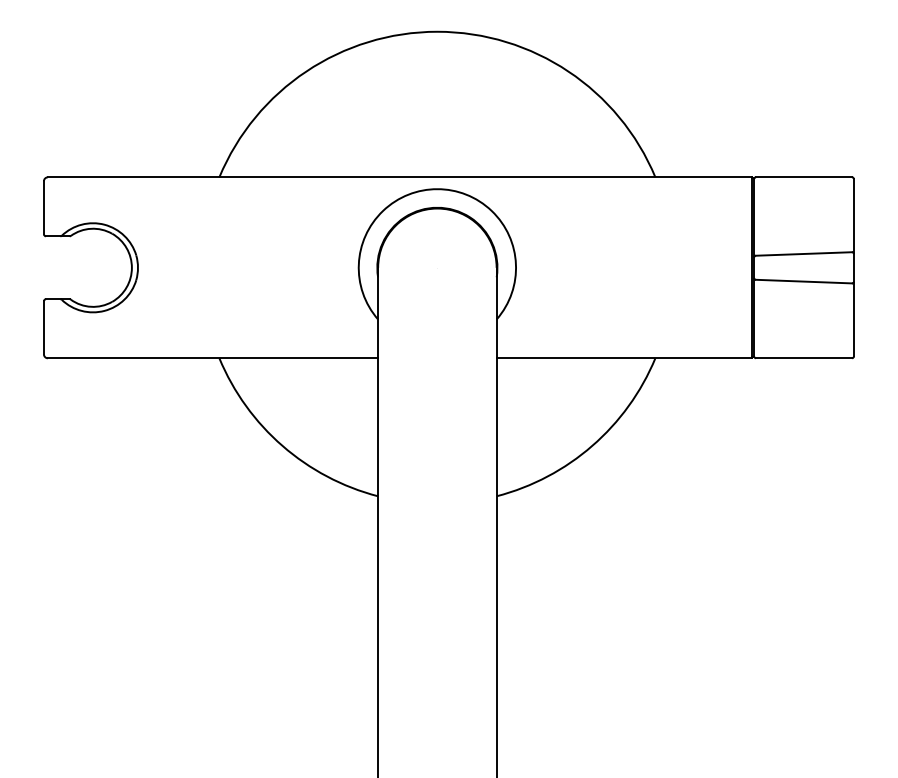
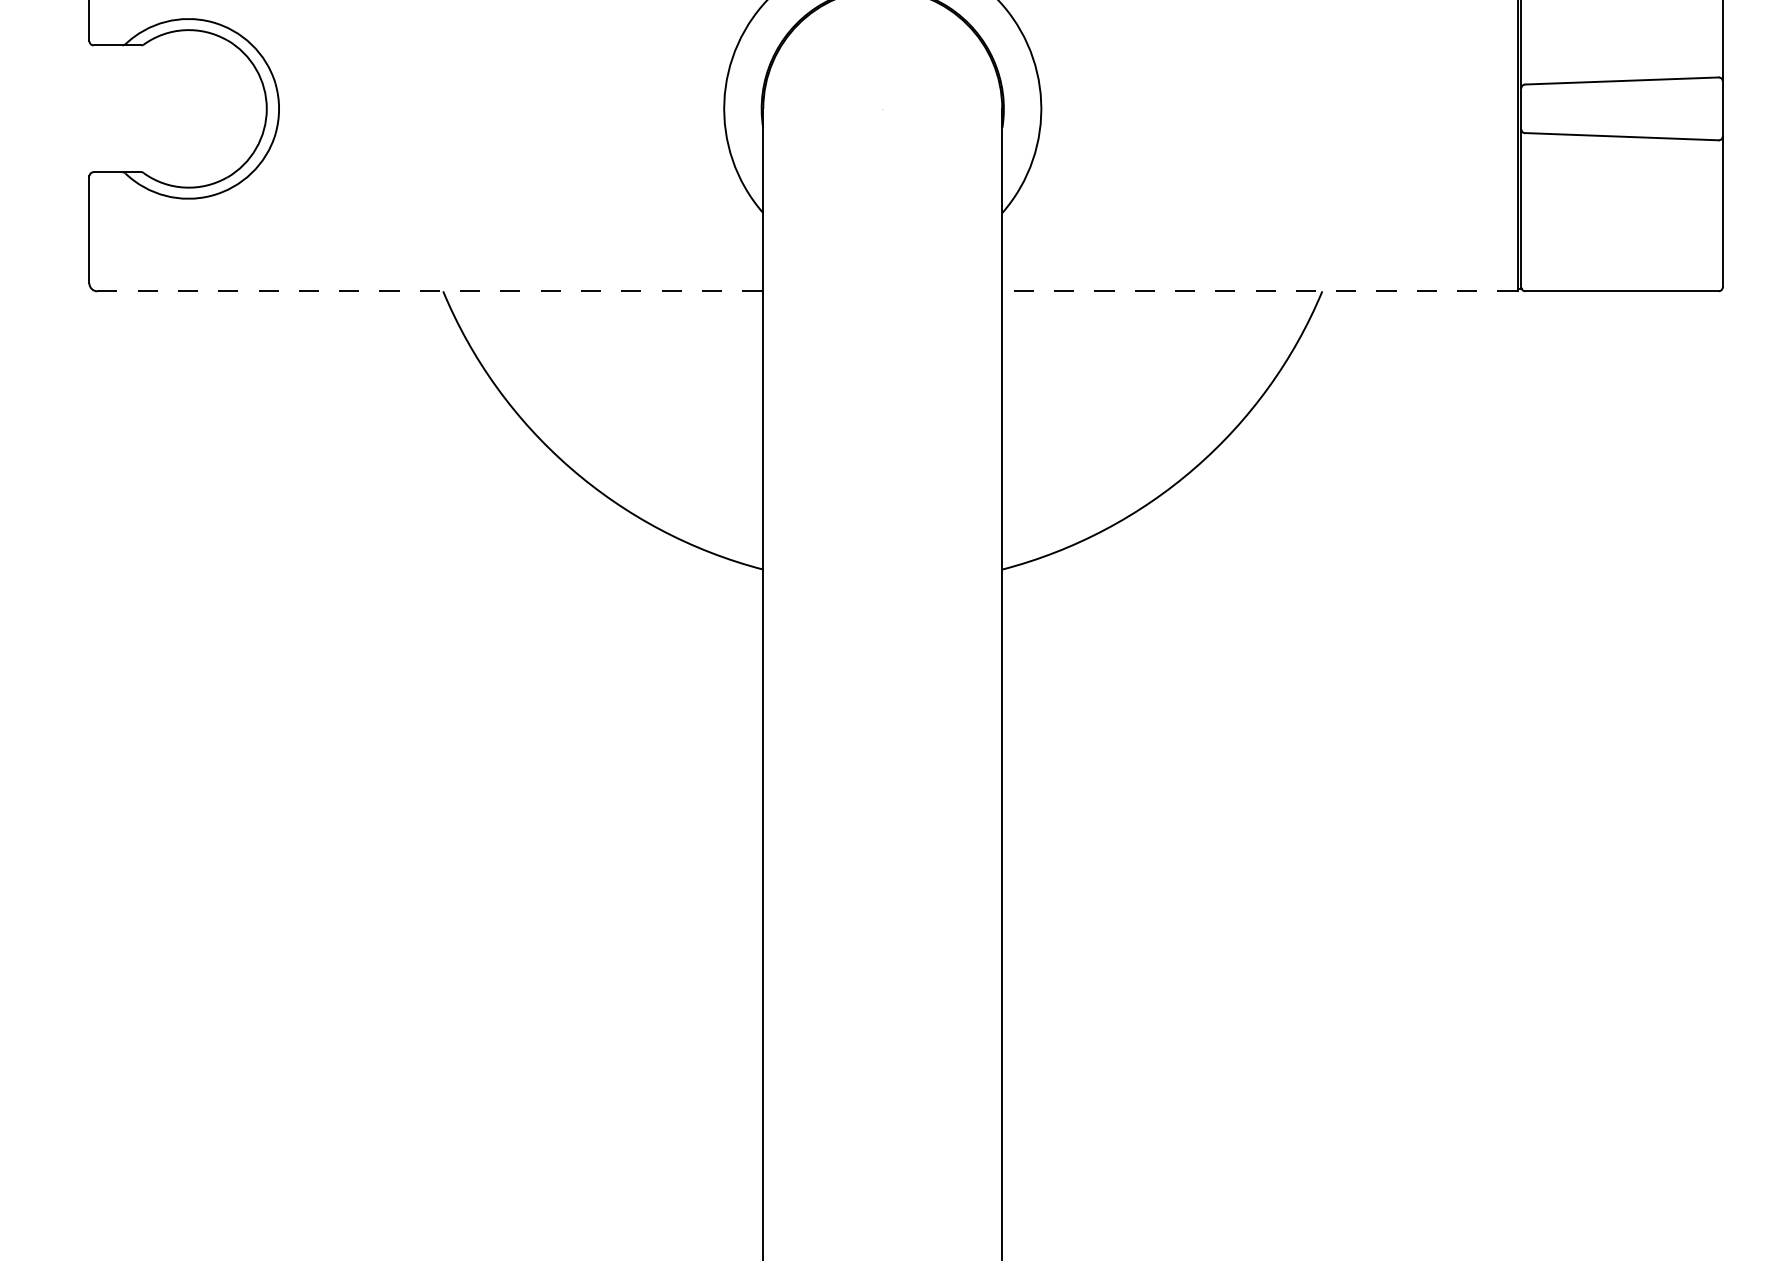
line: (213, 358) -> (431, 291), solid -> dashed
line: (624, 358) -> (1260, 291), solid -> dashed

